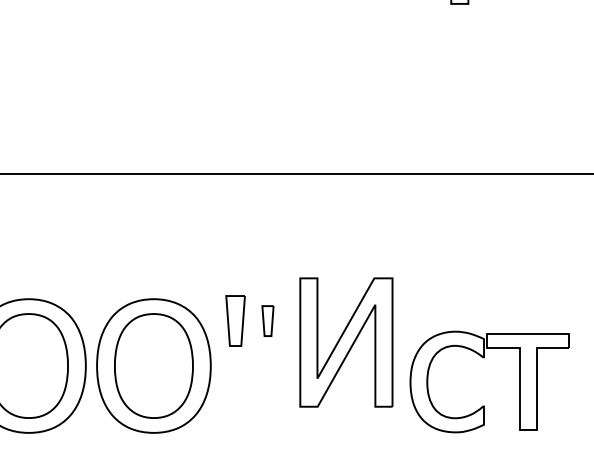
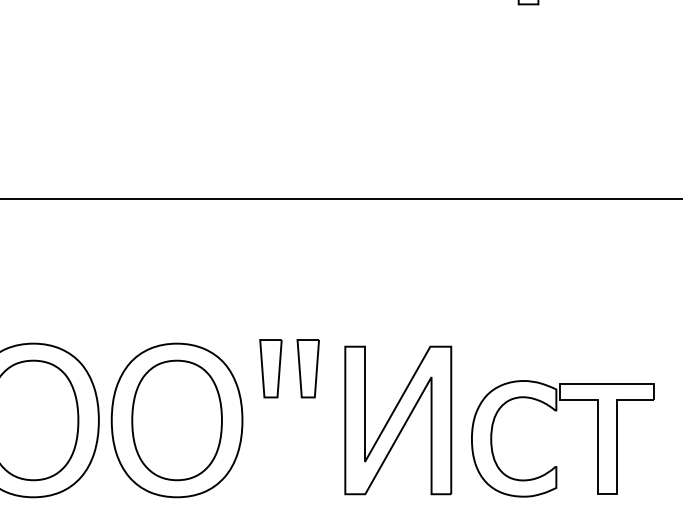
part: (267, 320) -> (307, 368), size x1.67
part: (346, 342) -> (398, 420), moved

